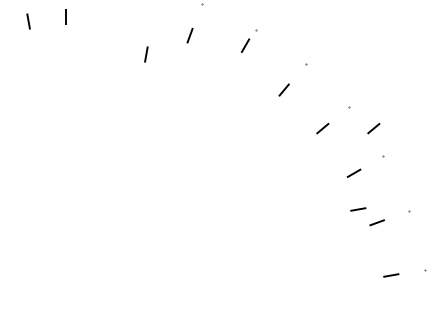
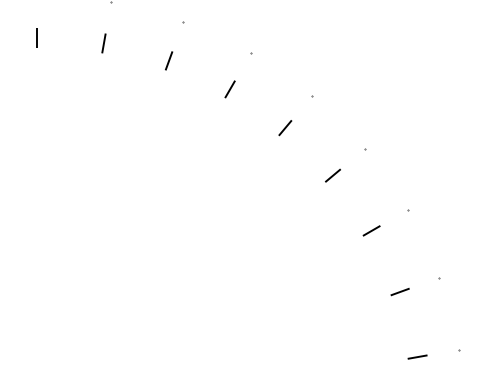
line: (65, 16) -> (36, 37), moved
line: (245, 45) -> (230, 89), moved
line: (146, 54) -> (104, 43), moved
line: (373, 128) -> (395, 175), removed
line: (358, 209) -> (377, 275), removed

